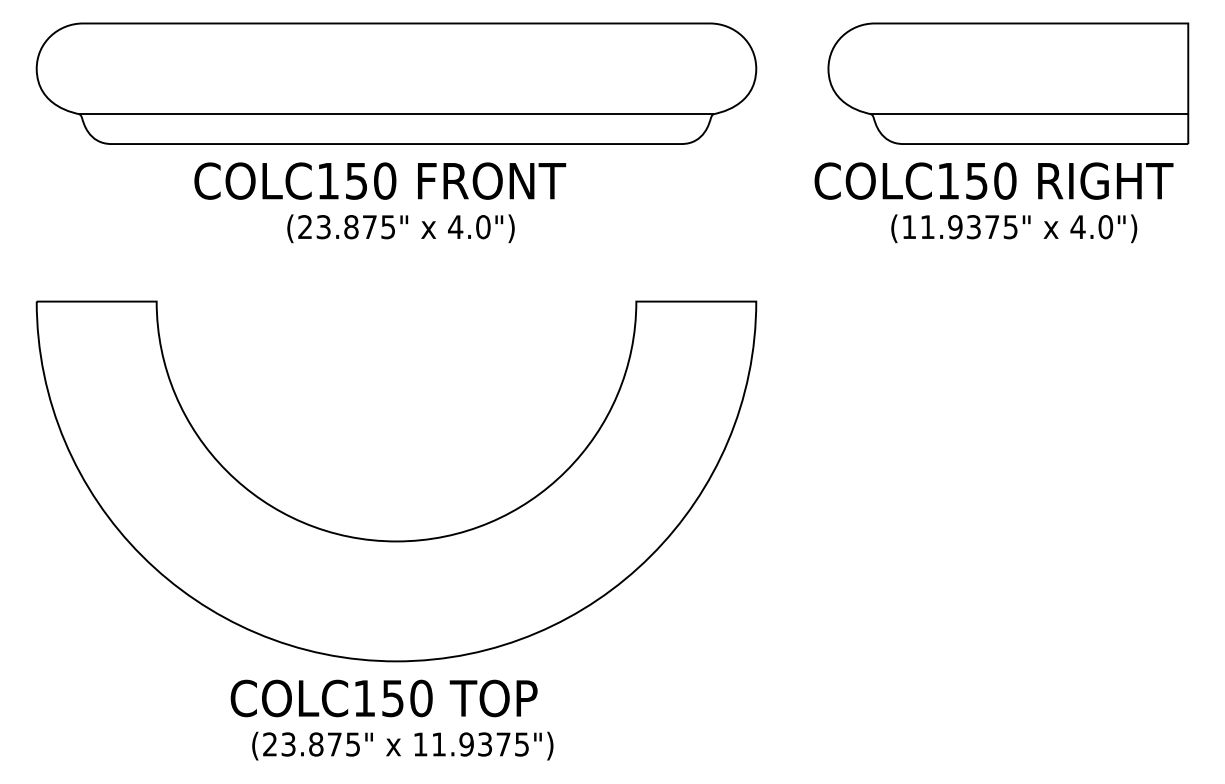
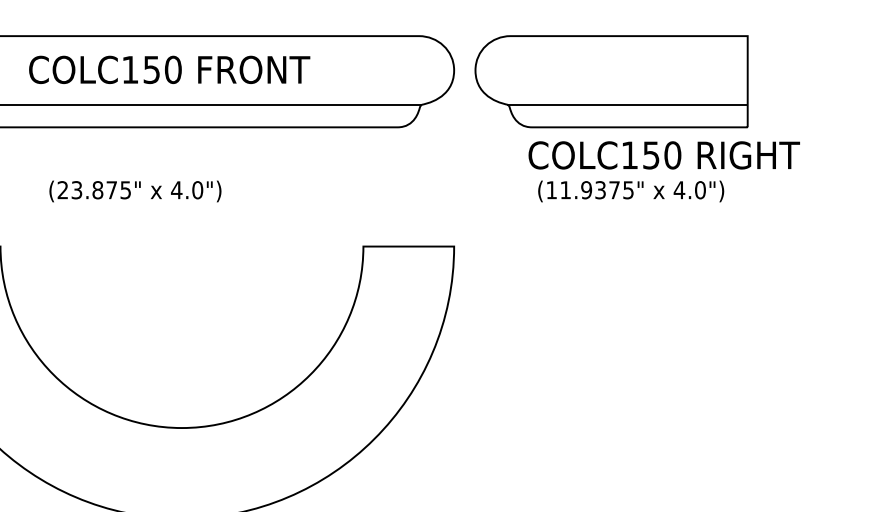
part: (1008, 83) -> (611, 81), moved
text: (380, 180) -> (169, 69), moved
text: (993, 180) -> (663, 154), moved
text: (400, 228) -> (135, 191), moved
text: (1014, 228) -> (631, 191), moved

